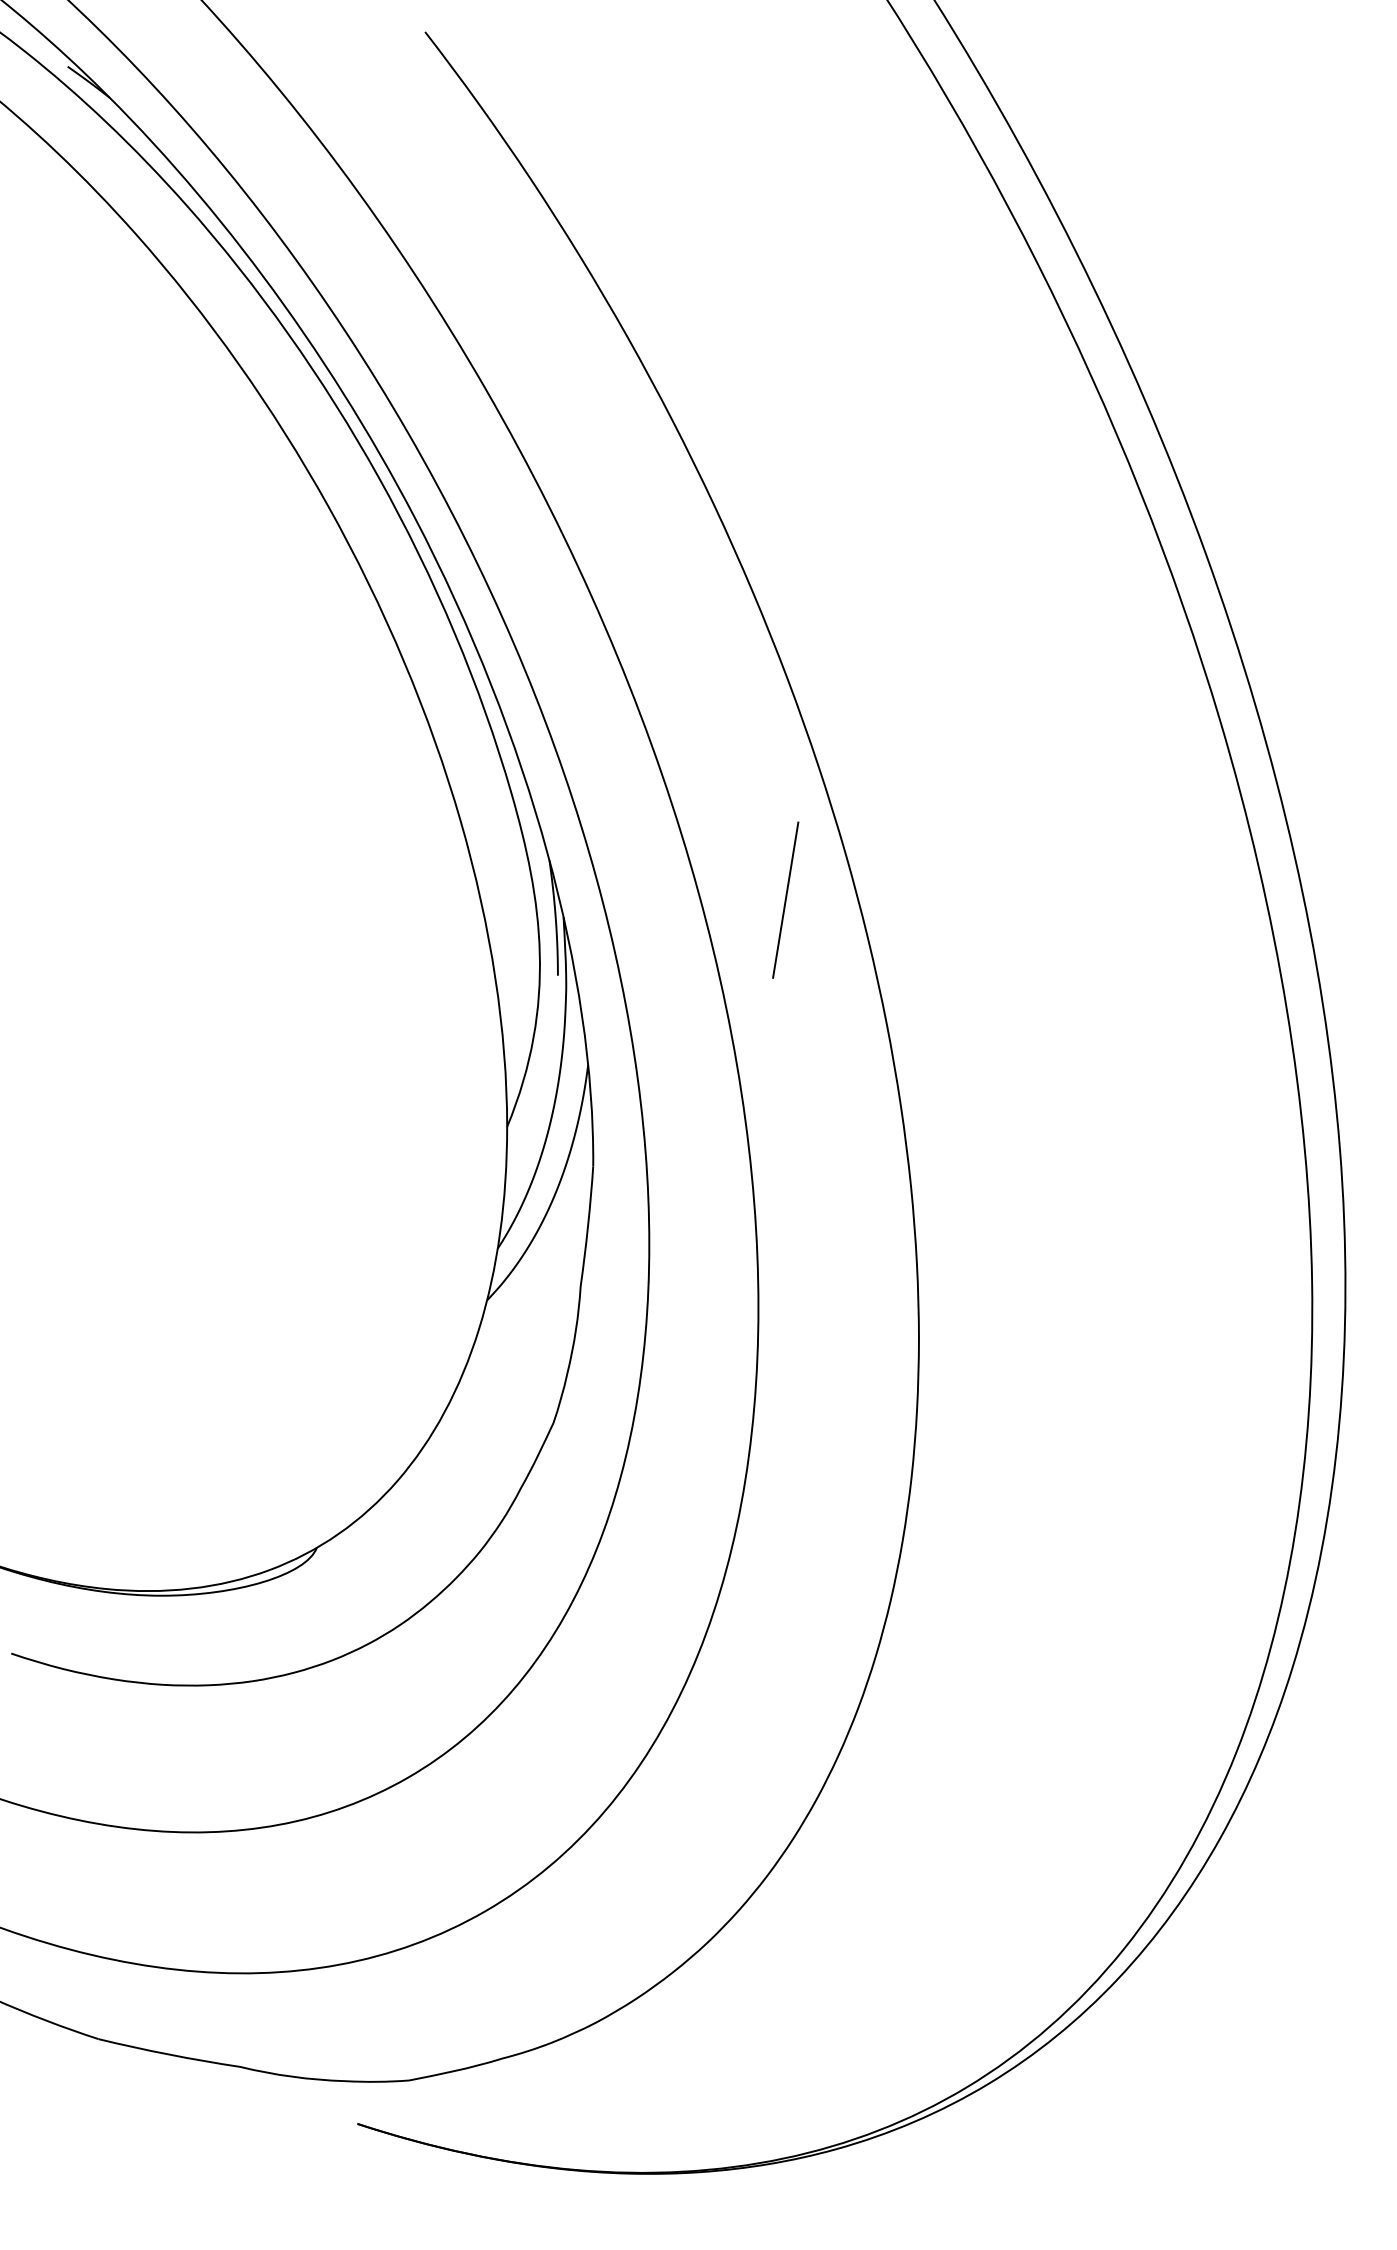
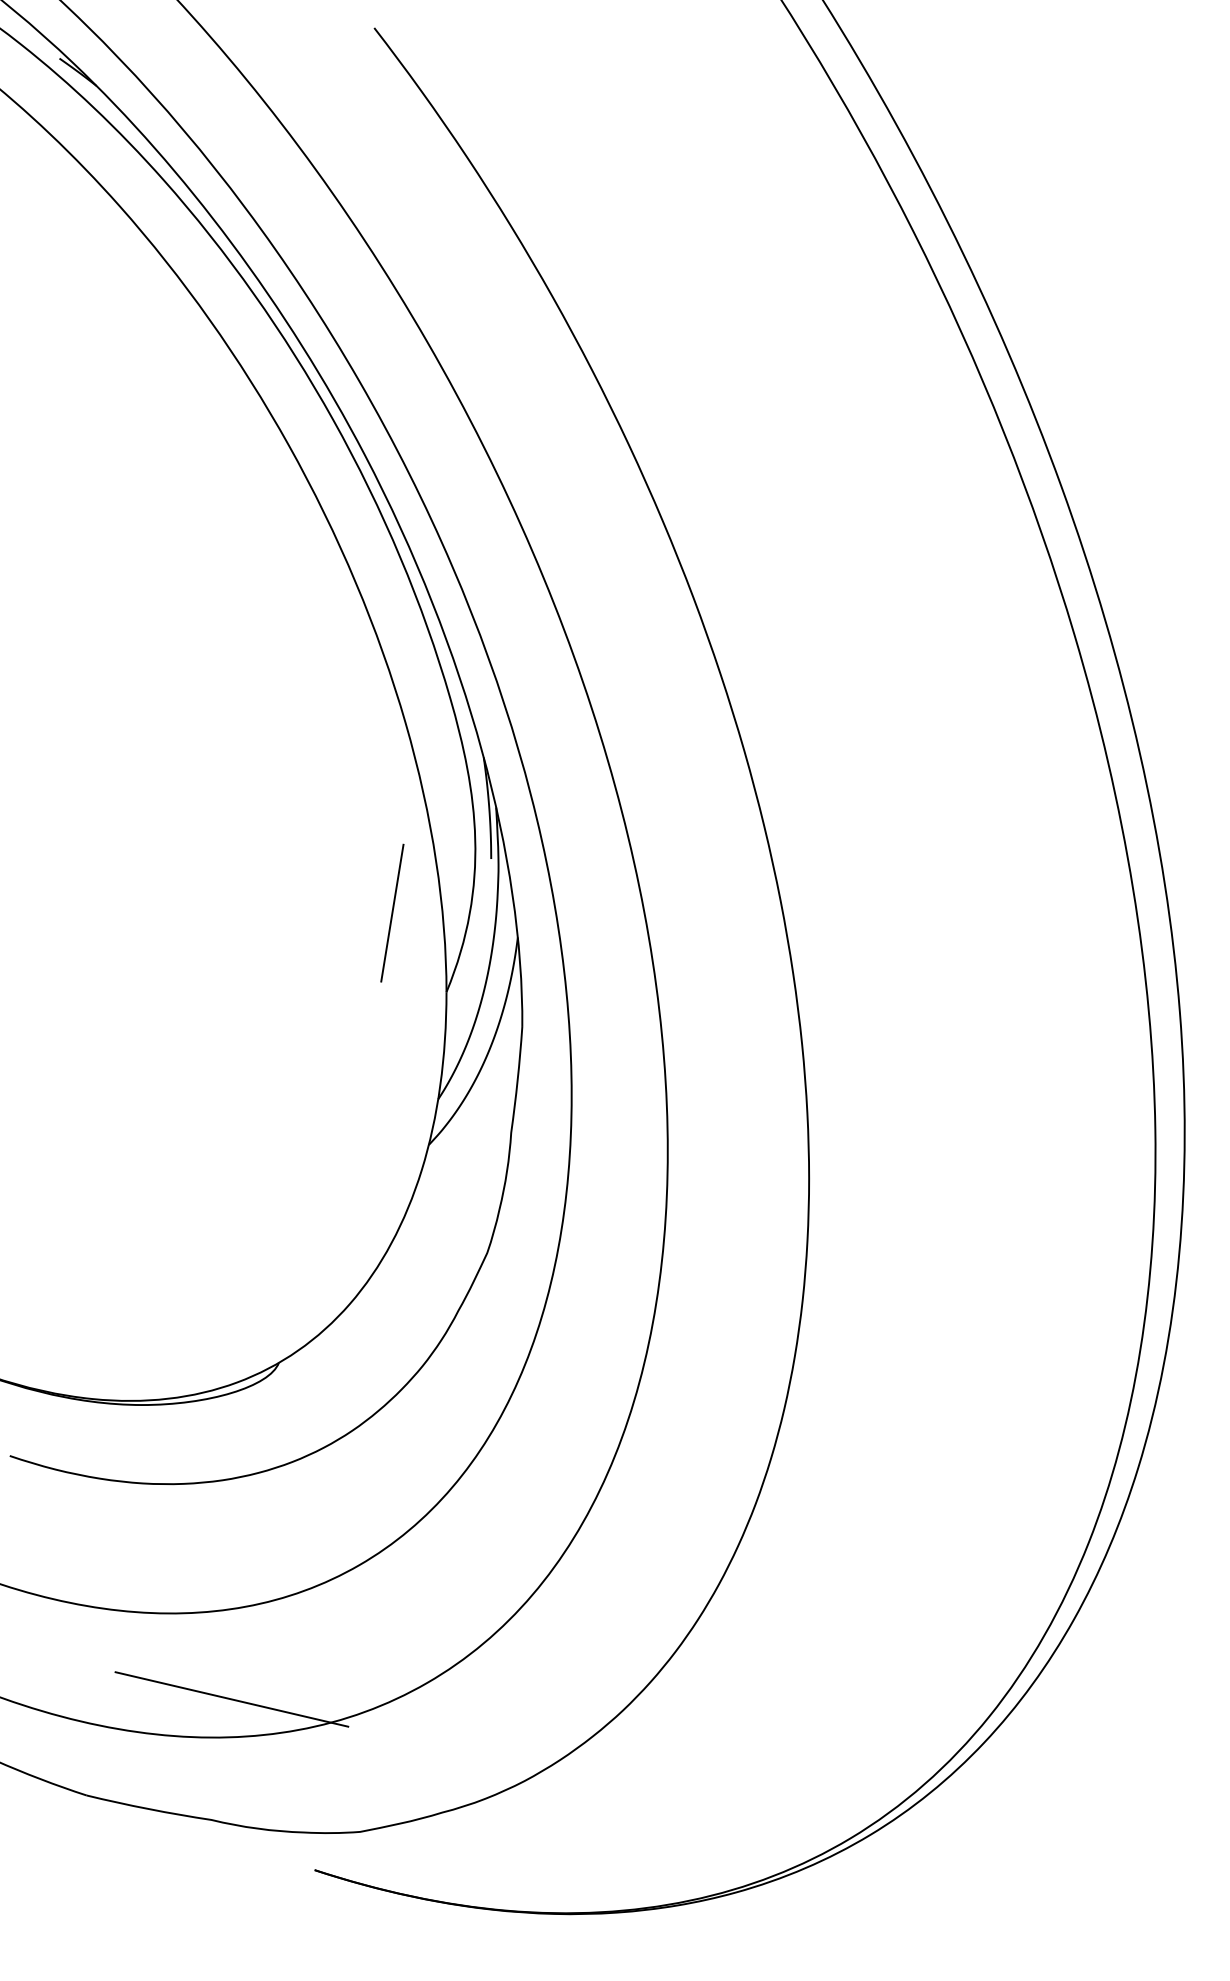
line: (785, 899) -> (392, 912), moved
line: (263, 1930) -> (231, 1699), added

